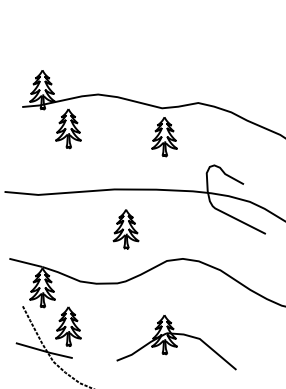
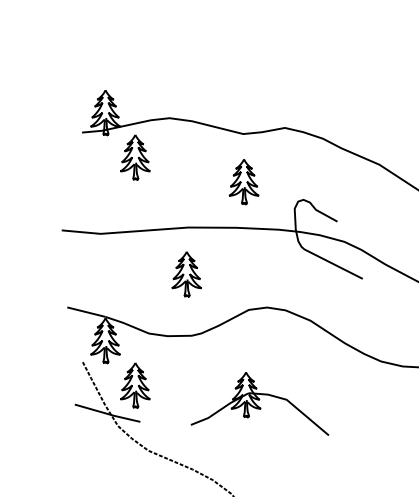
part: (164, 137) -> (243, 182), moved
part: (125, 229) -> (186, 274), moved

